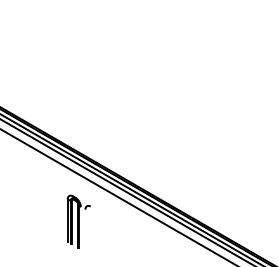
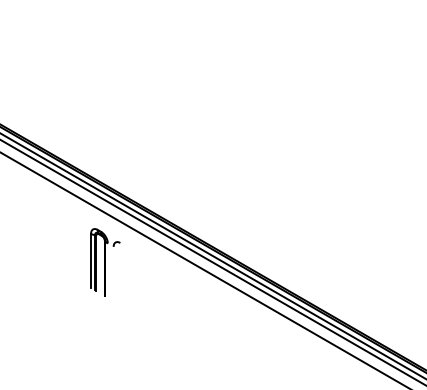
part: (79, 221) -> (105, 262), moved

